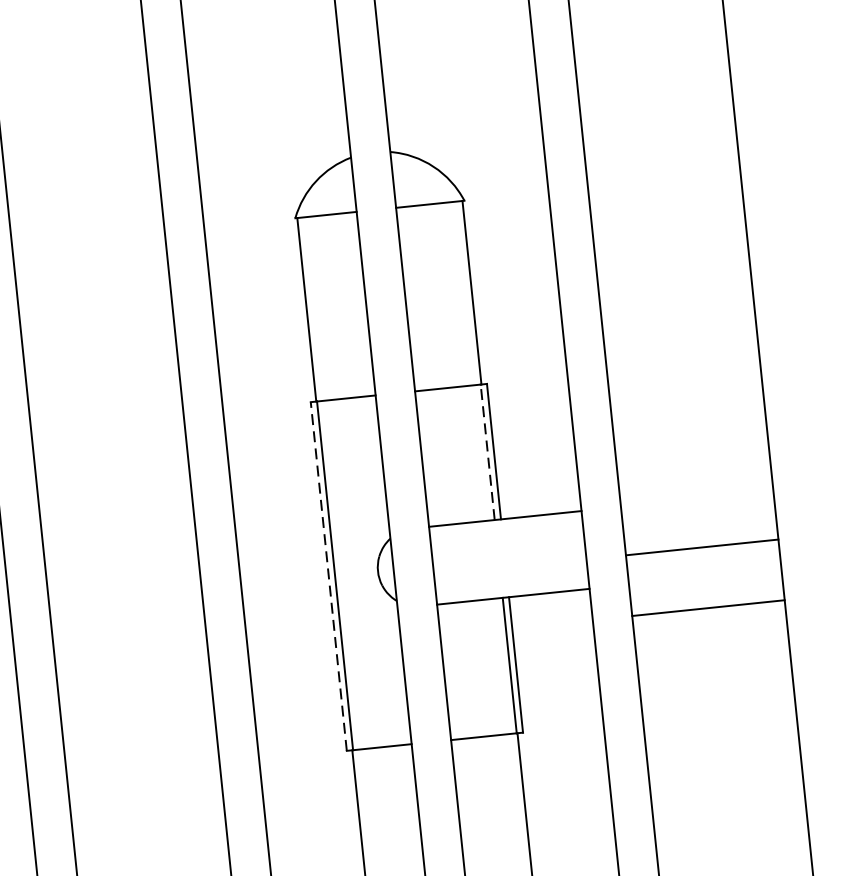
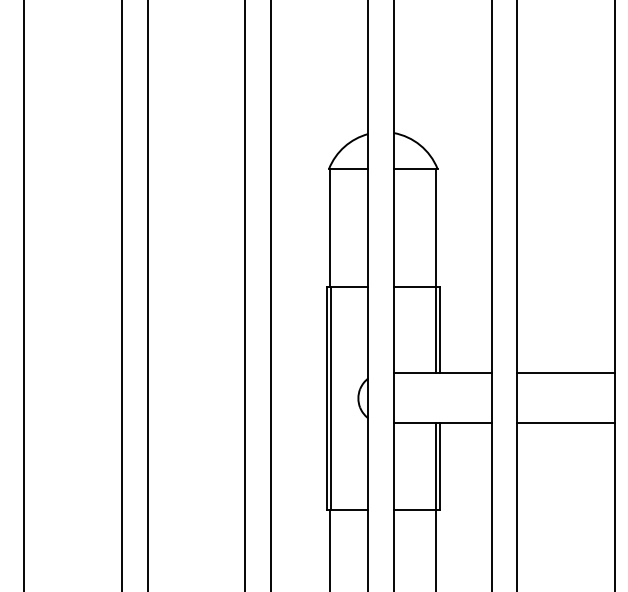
line: (487, 451) -> (435, 329), dashed -> solid
line: (701, 547) -> (565, 373), moved
line: (328, 576) -> (326, 398), dashed -> solid
line: (708, 608) -> (565, 423), moved

